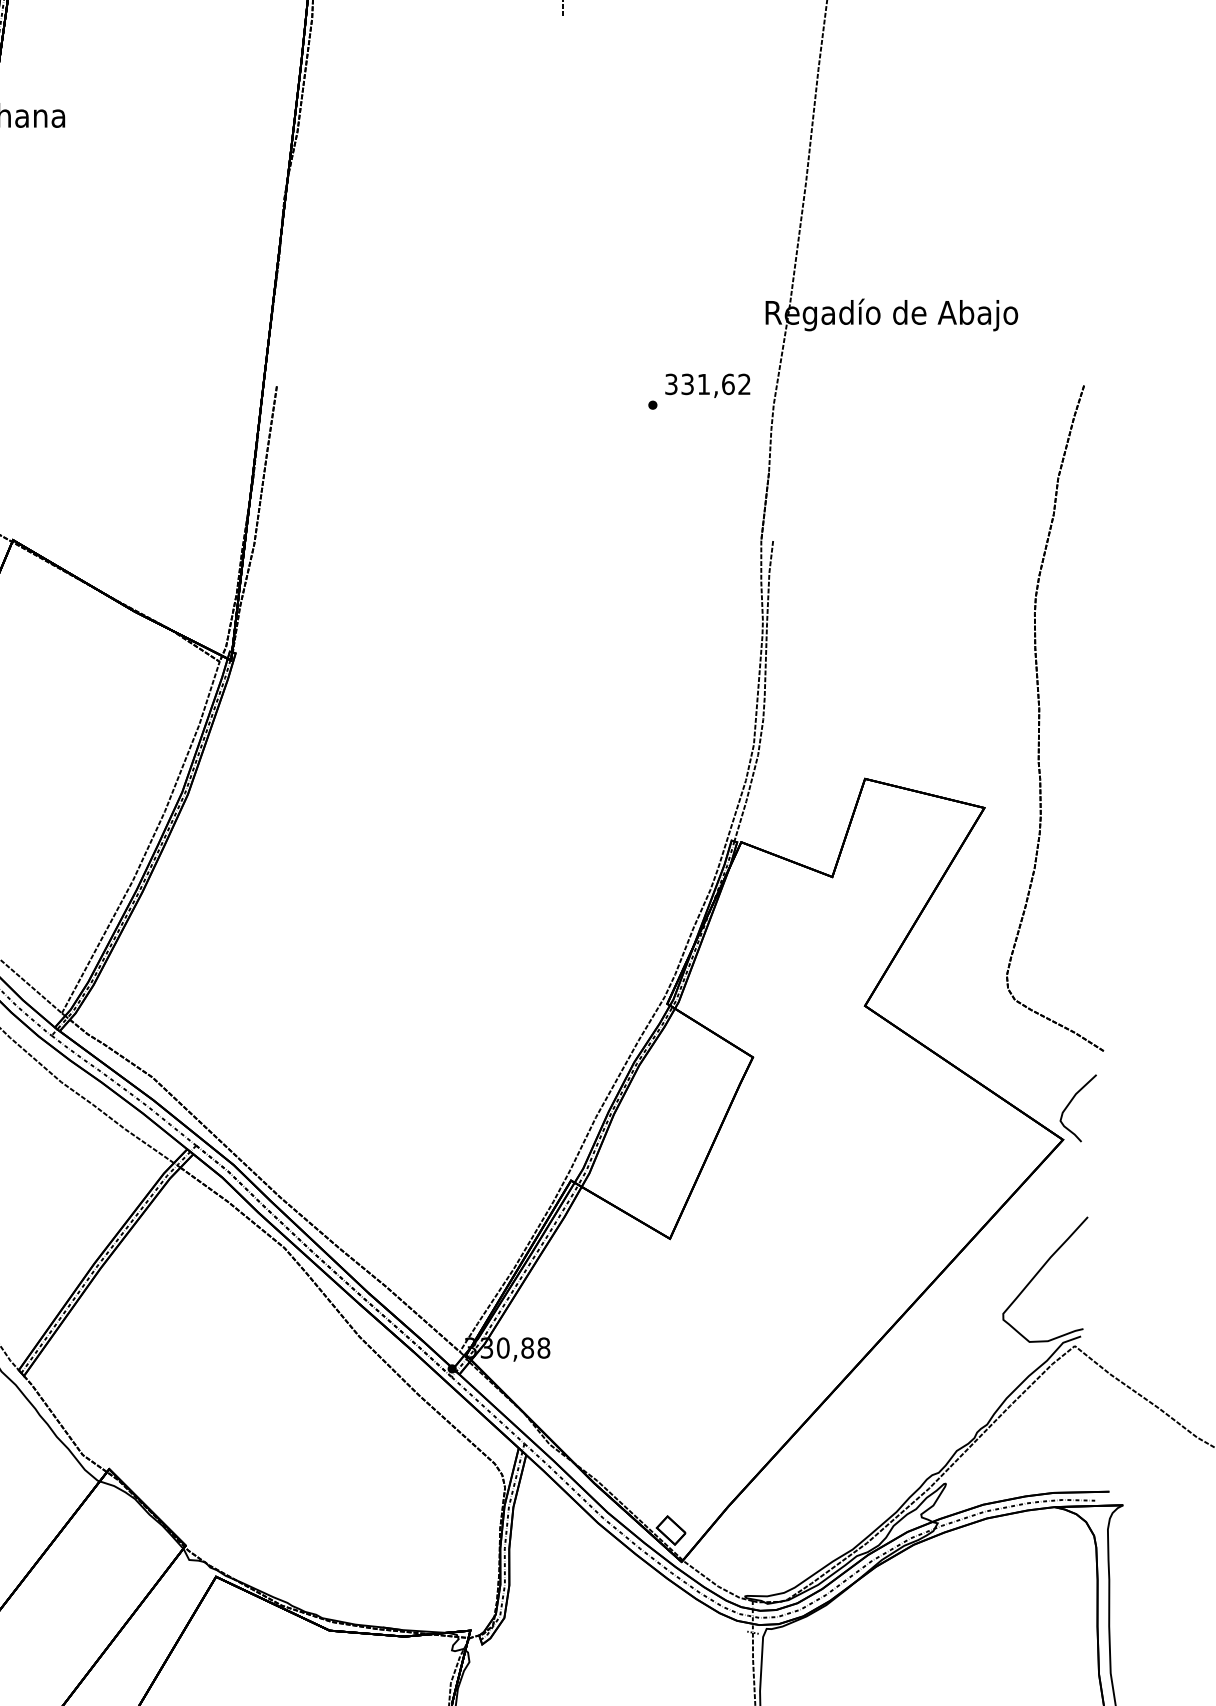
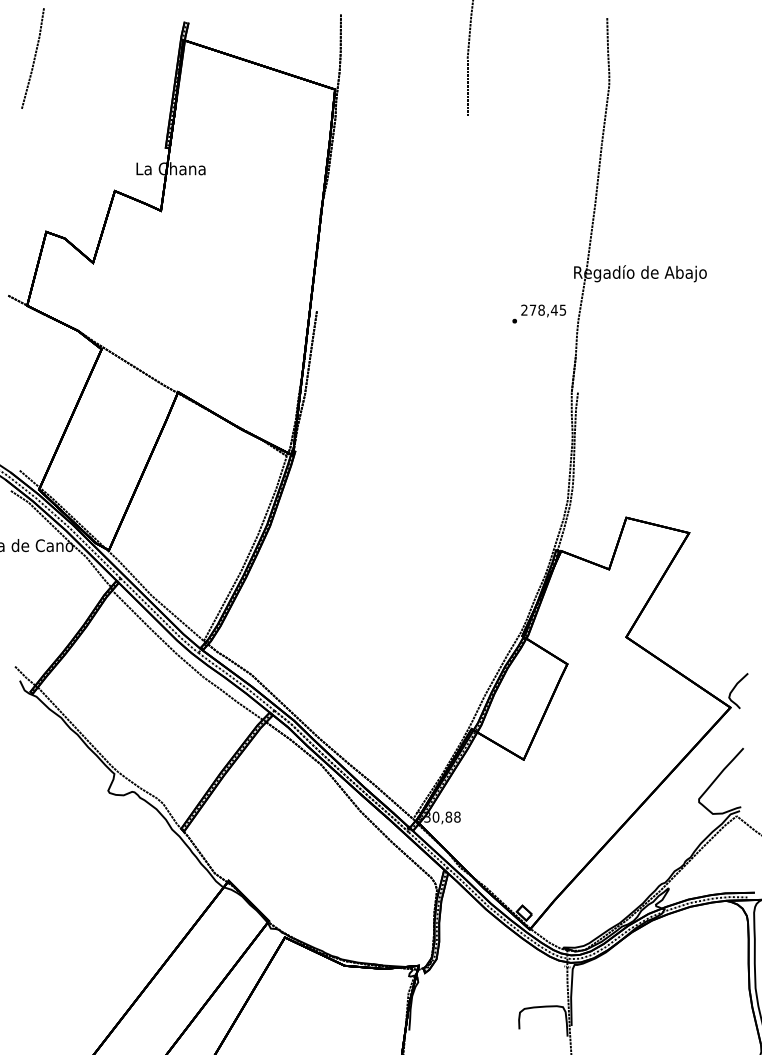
text: (707, 382) -> (543, 309), 331,62 -> 278,45
part: (1040, 717) -> (718, 485), removed

